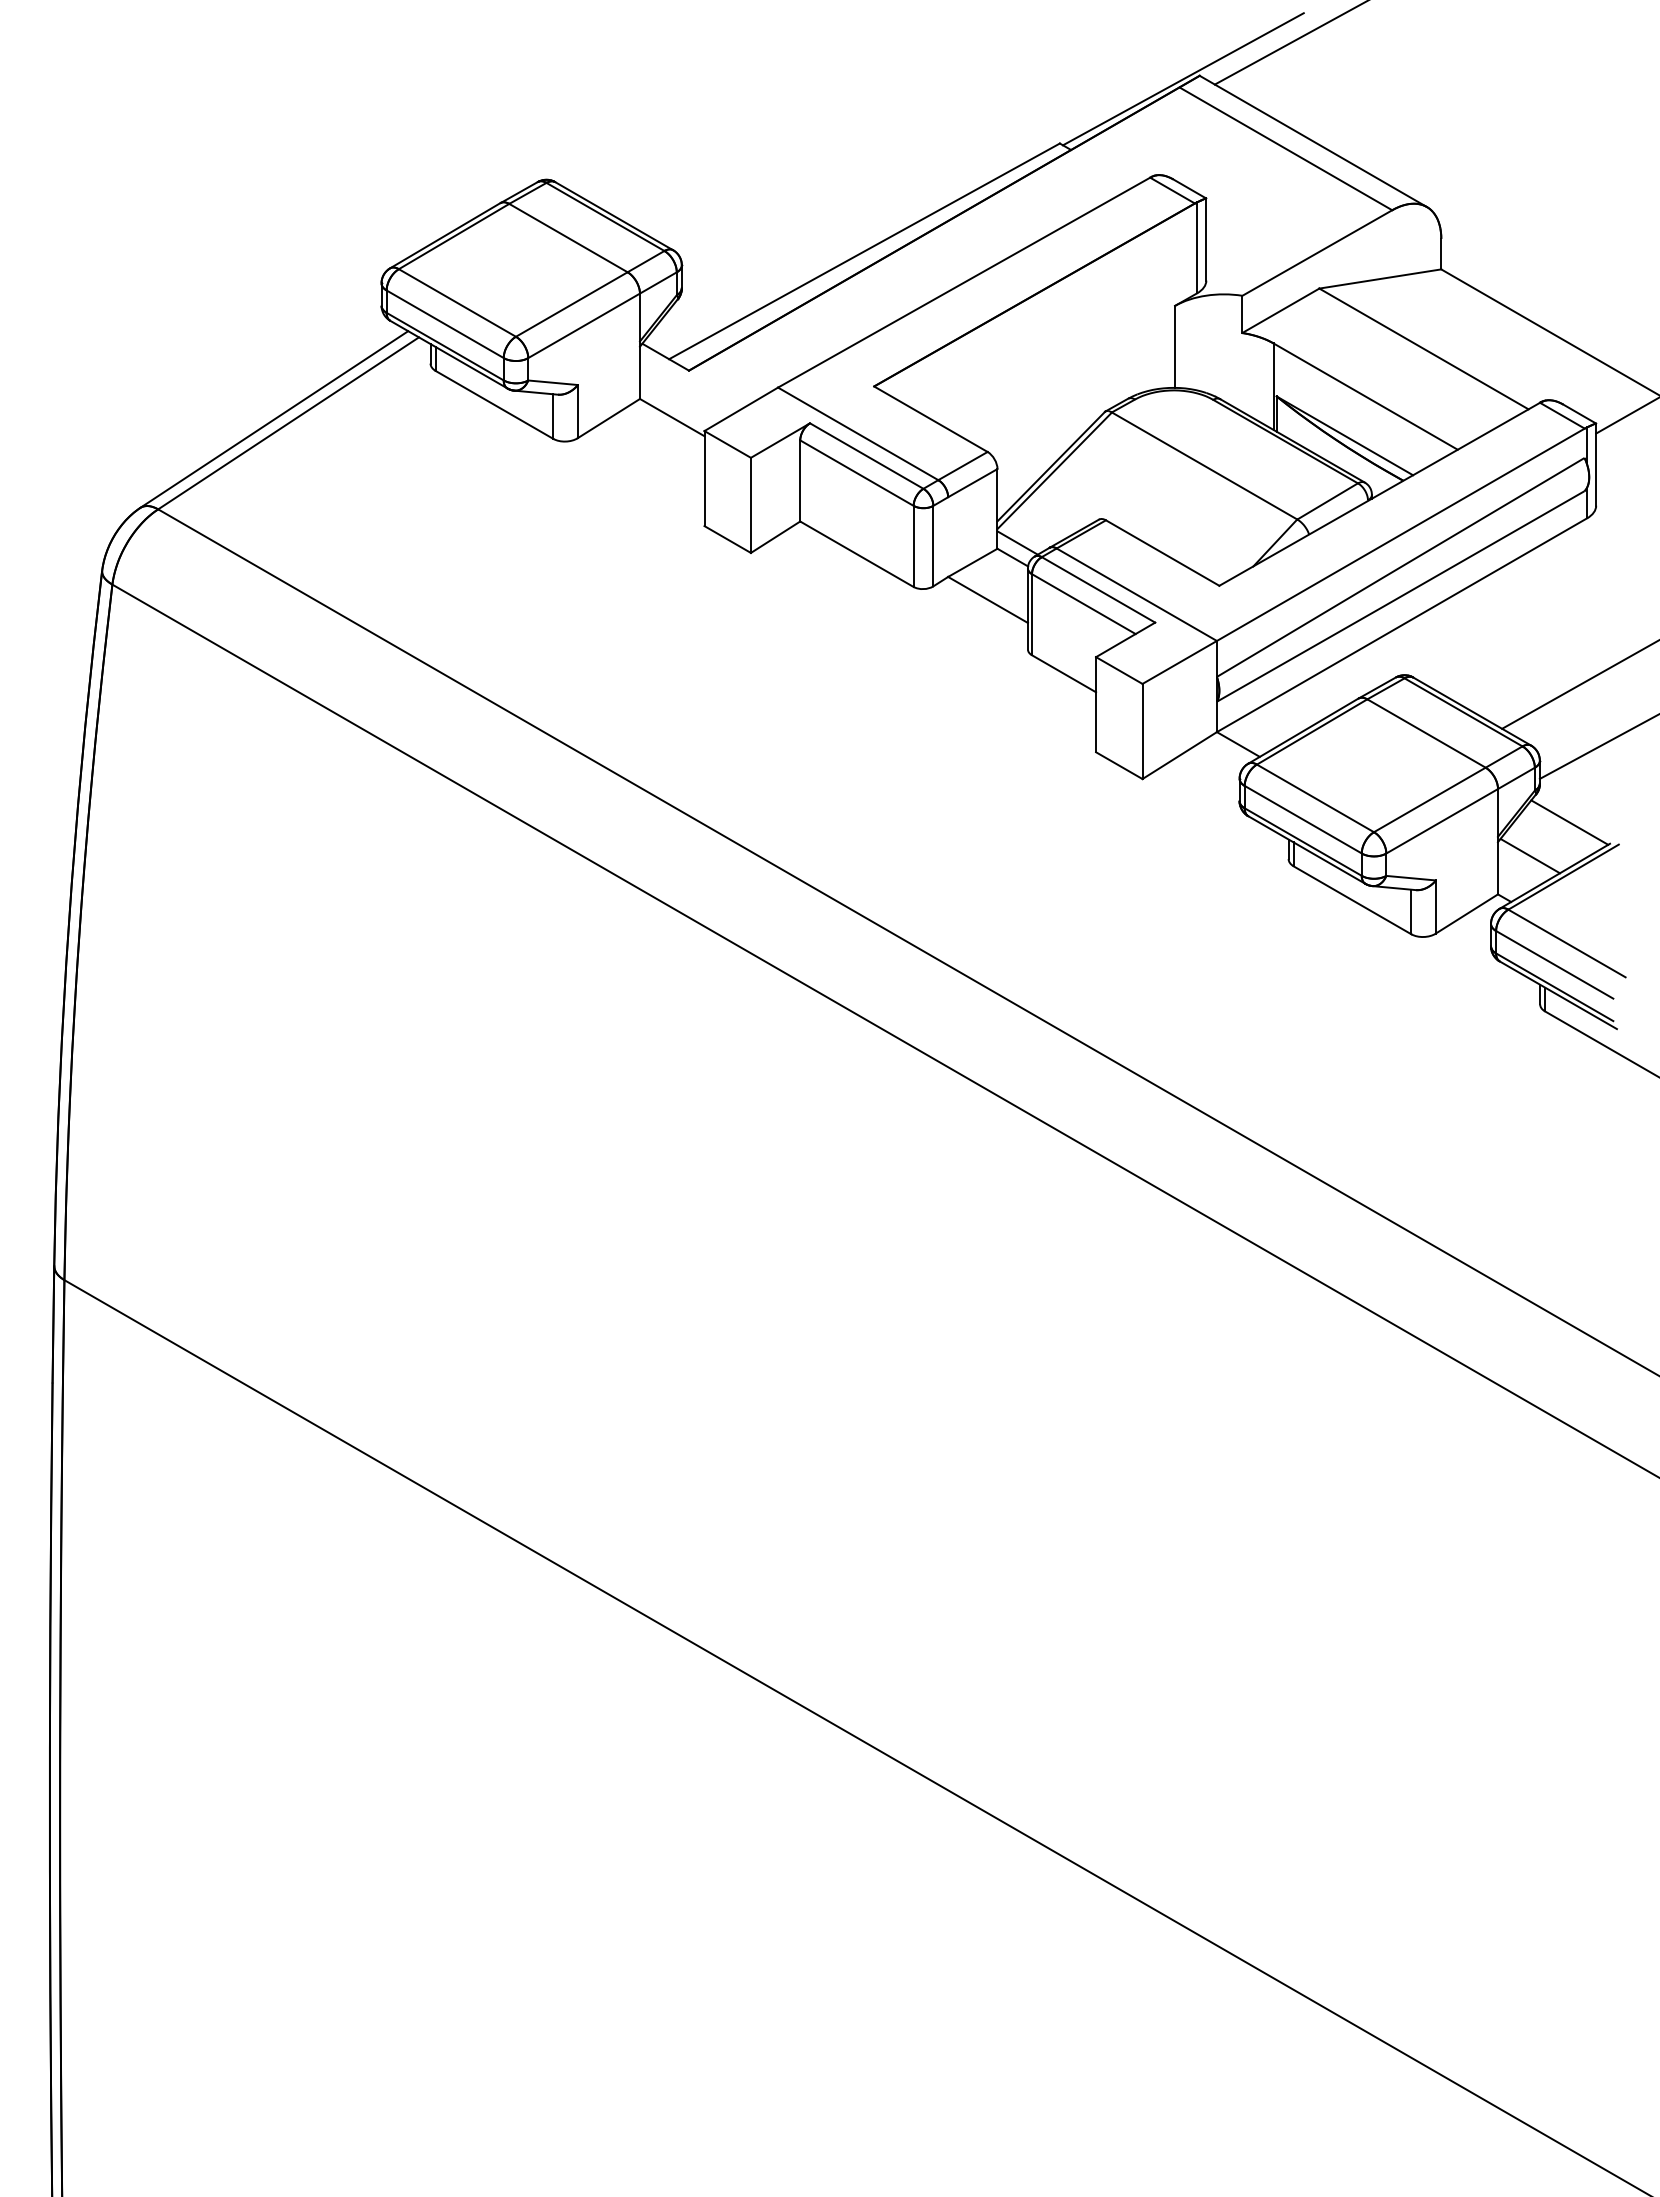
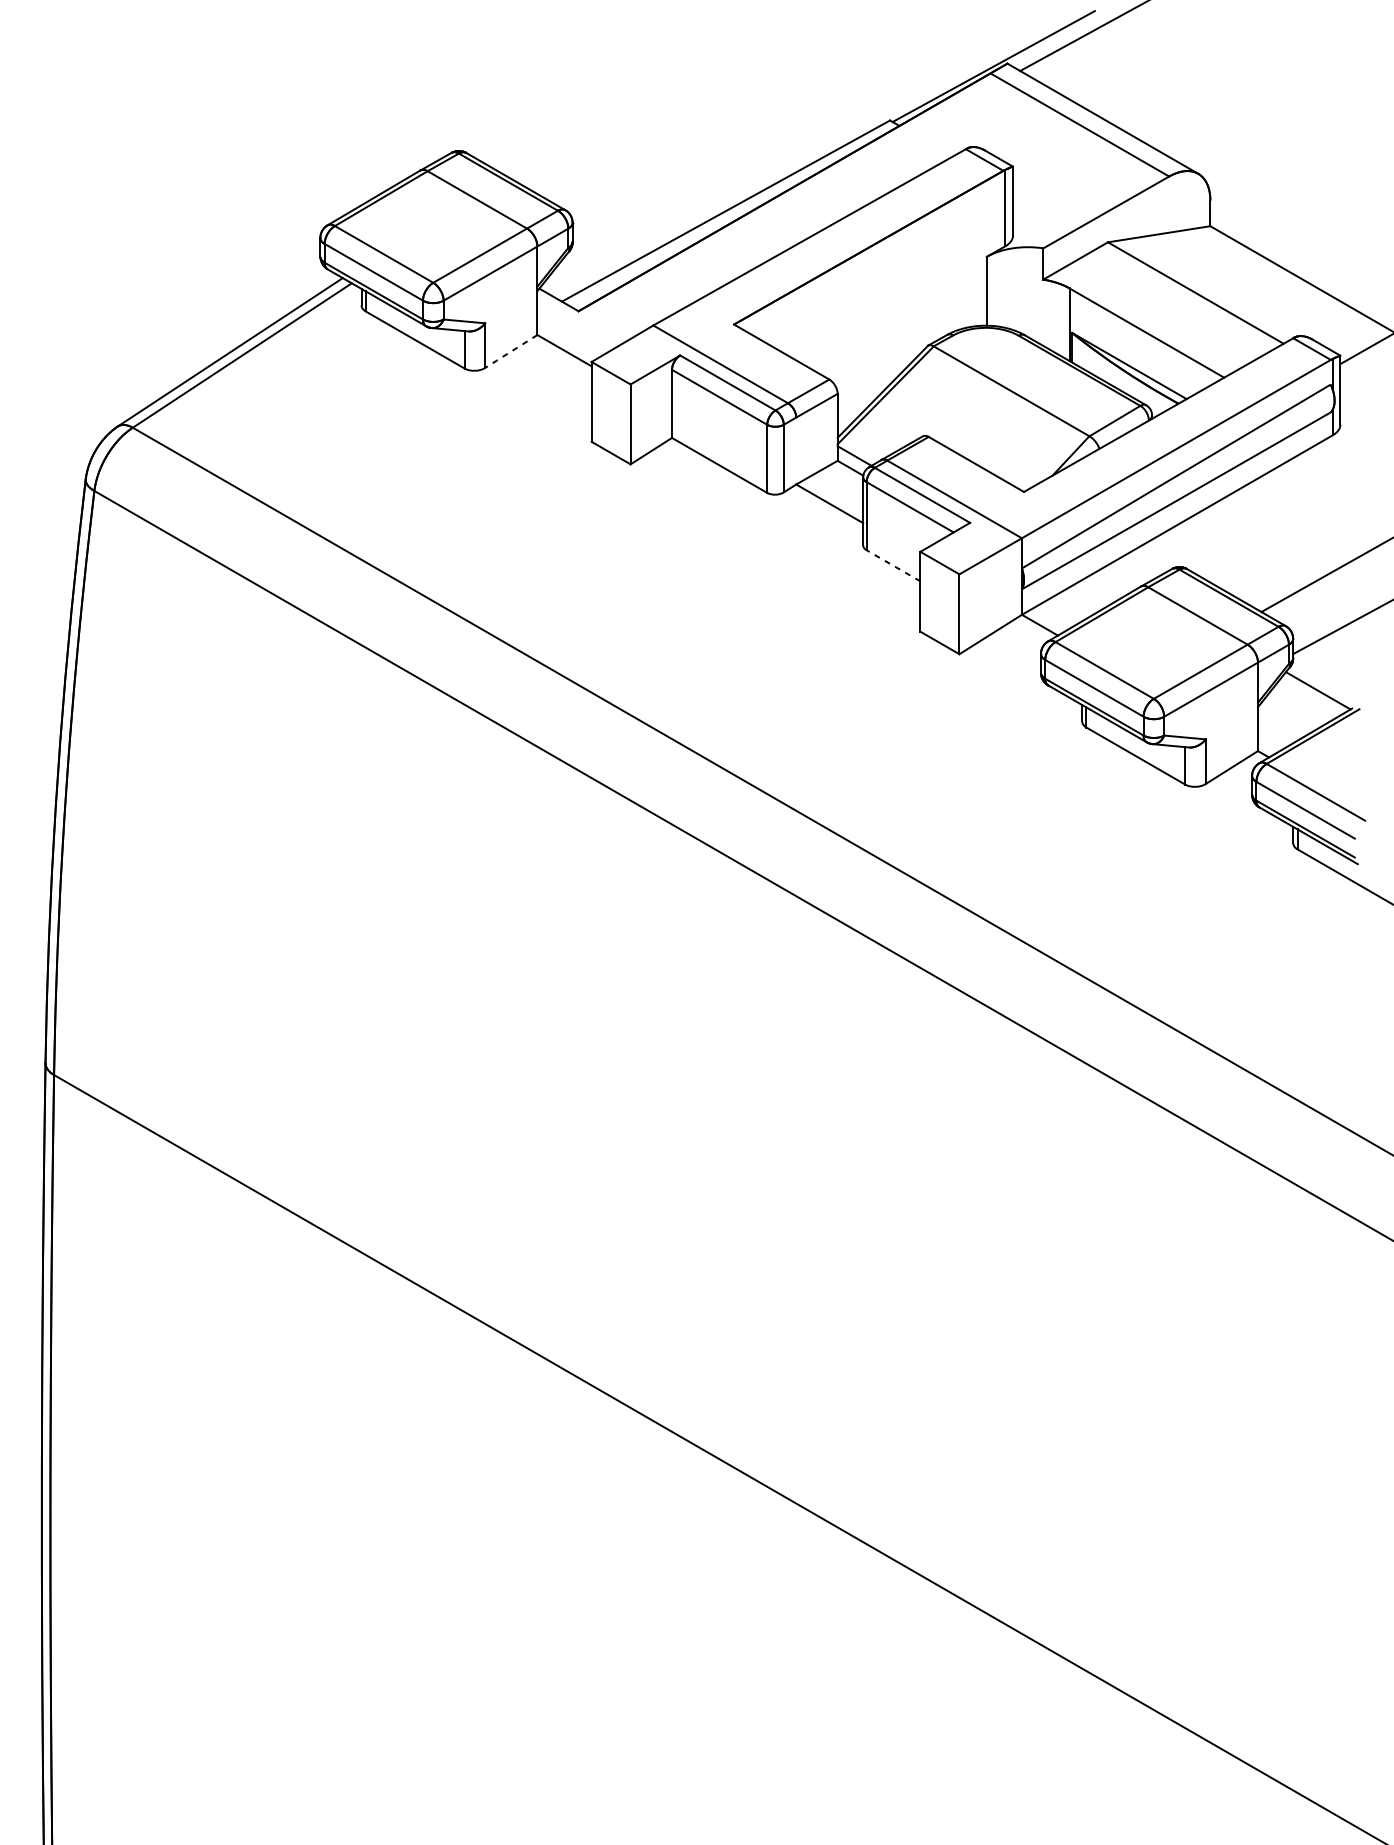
line: (608, 418) -> (510, 351), solid -> dashed
line: (1063, 673) -> (893, 565), solid -> dashed
line: (1529, 855) -> (1284, 718), removed

